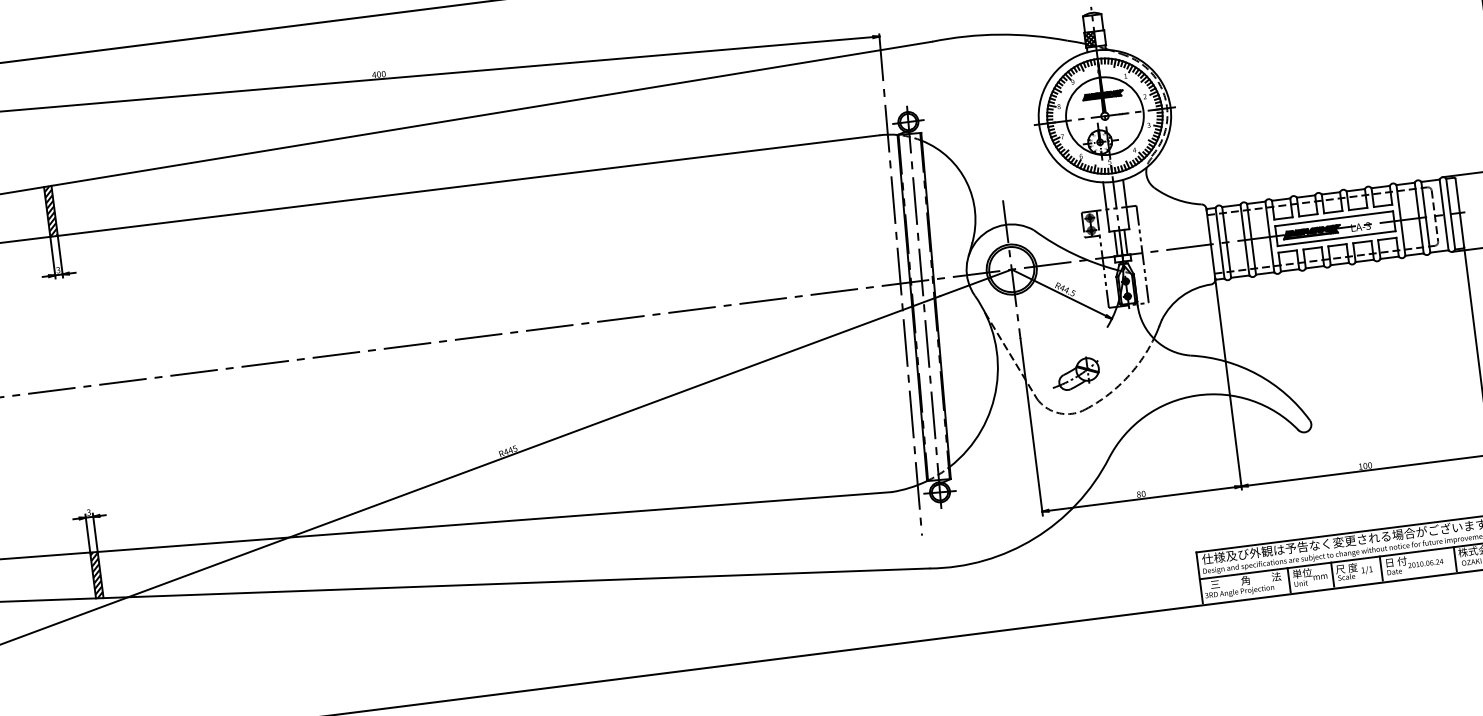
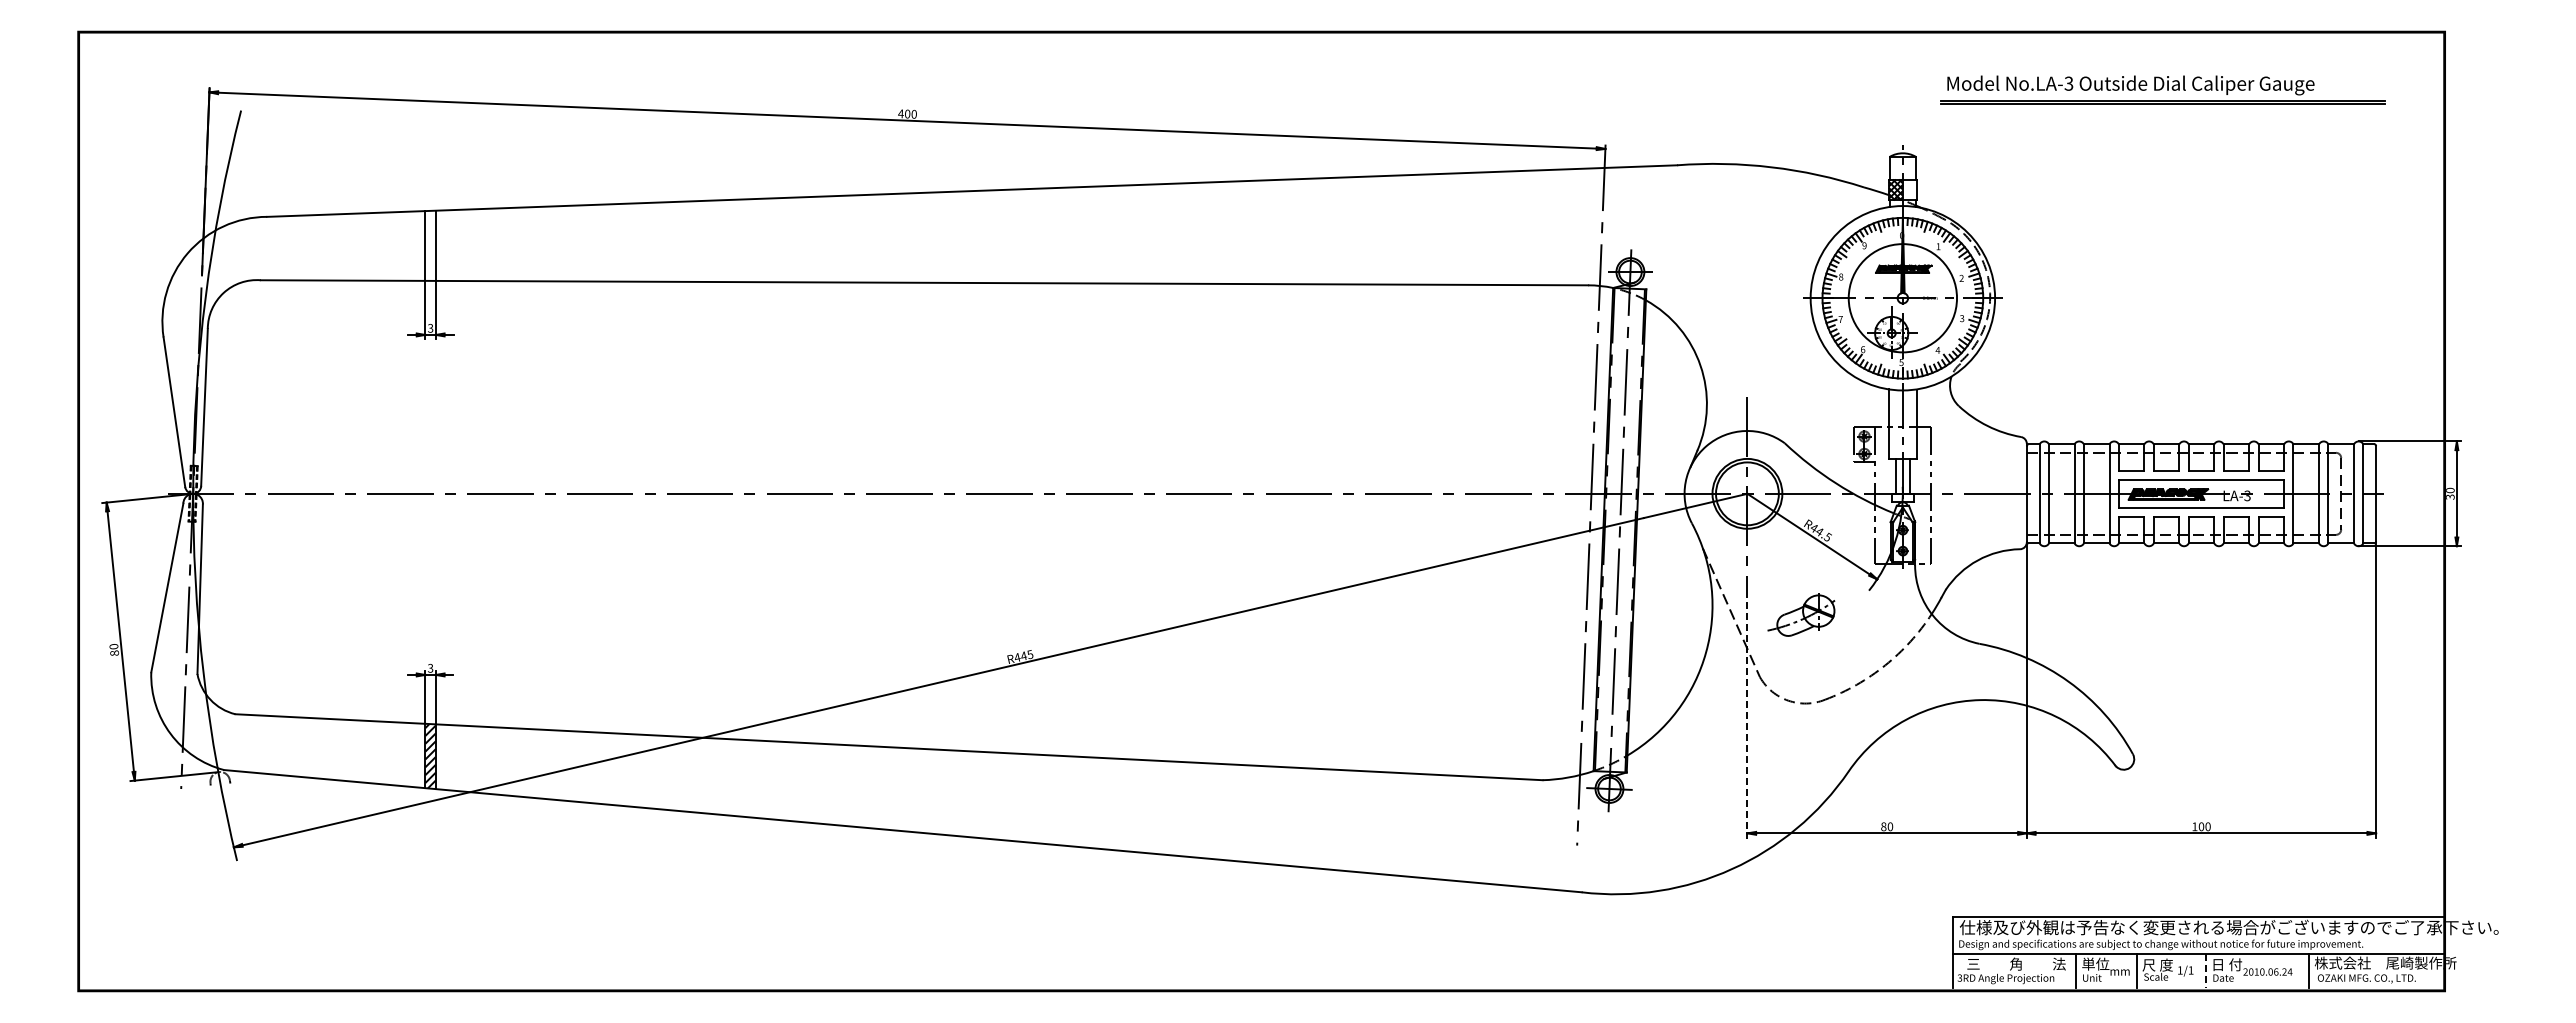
hatch: (50, 211) -> (430, 245), removed
part: (1075, 373) -> (1801, 614), moved
line: (1031, 427) -> (1747, 715), solid -> dashed
line: (1381, 568) -> (2205, 971), solid -> dashed

